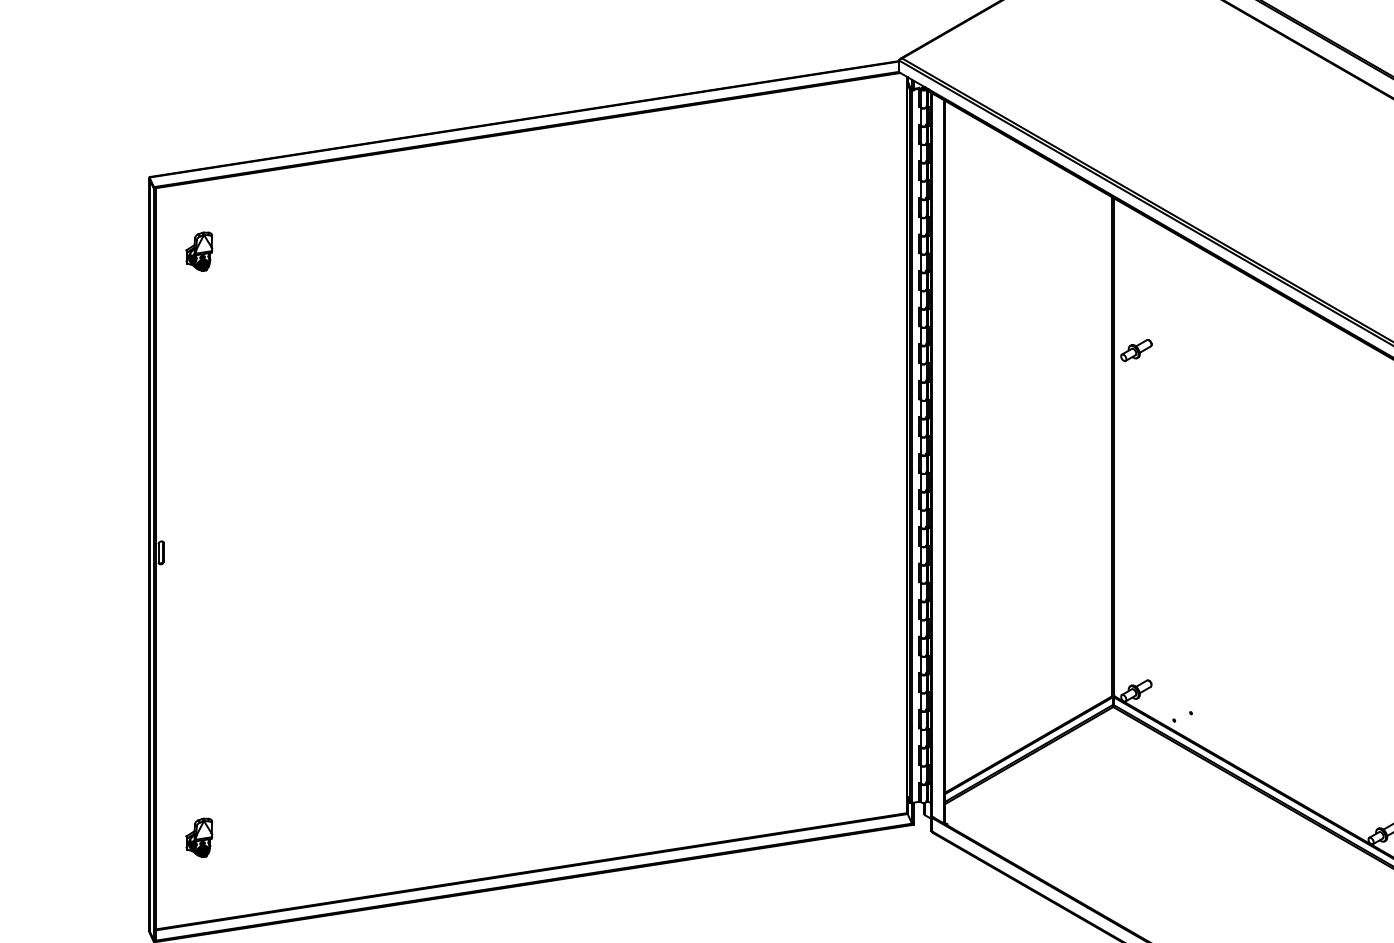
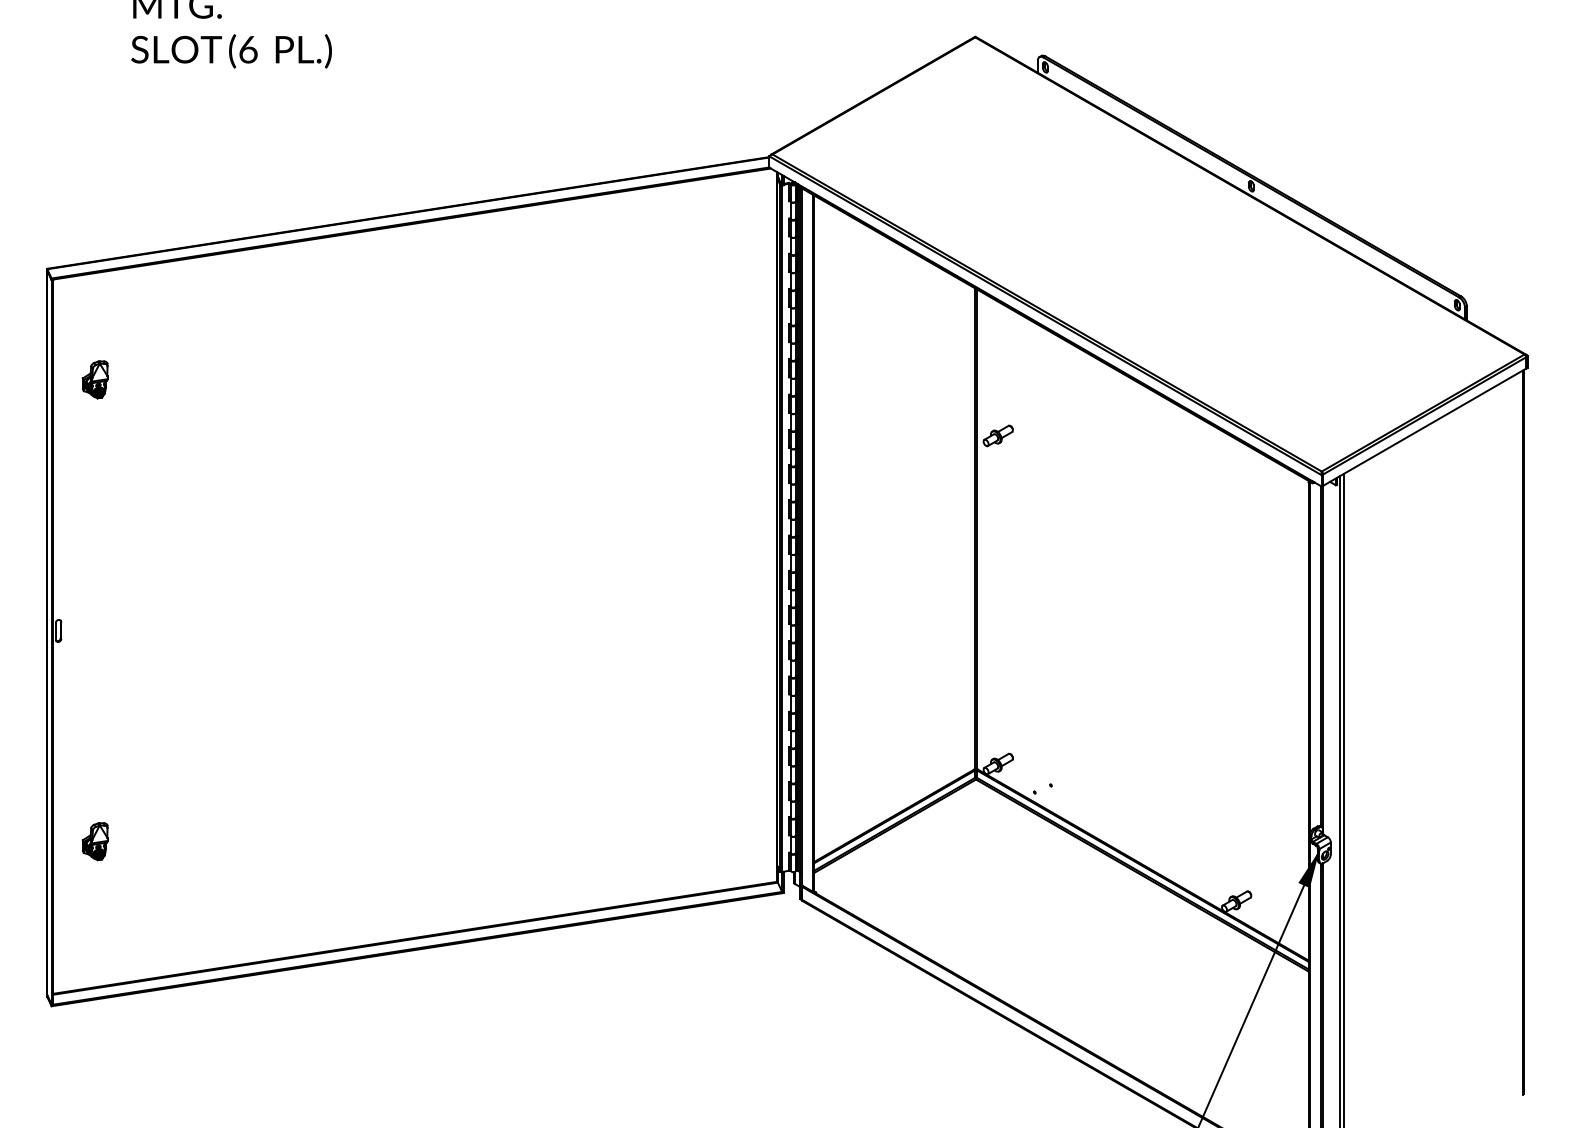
part: (198, 251) -> (94, 379), moved
part: (198, 837) -> (94, 841), moved

